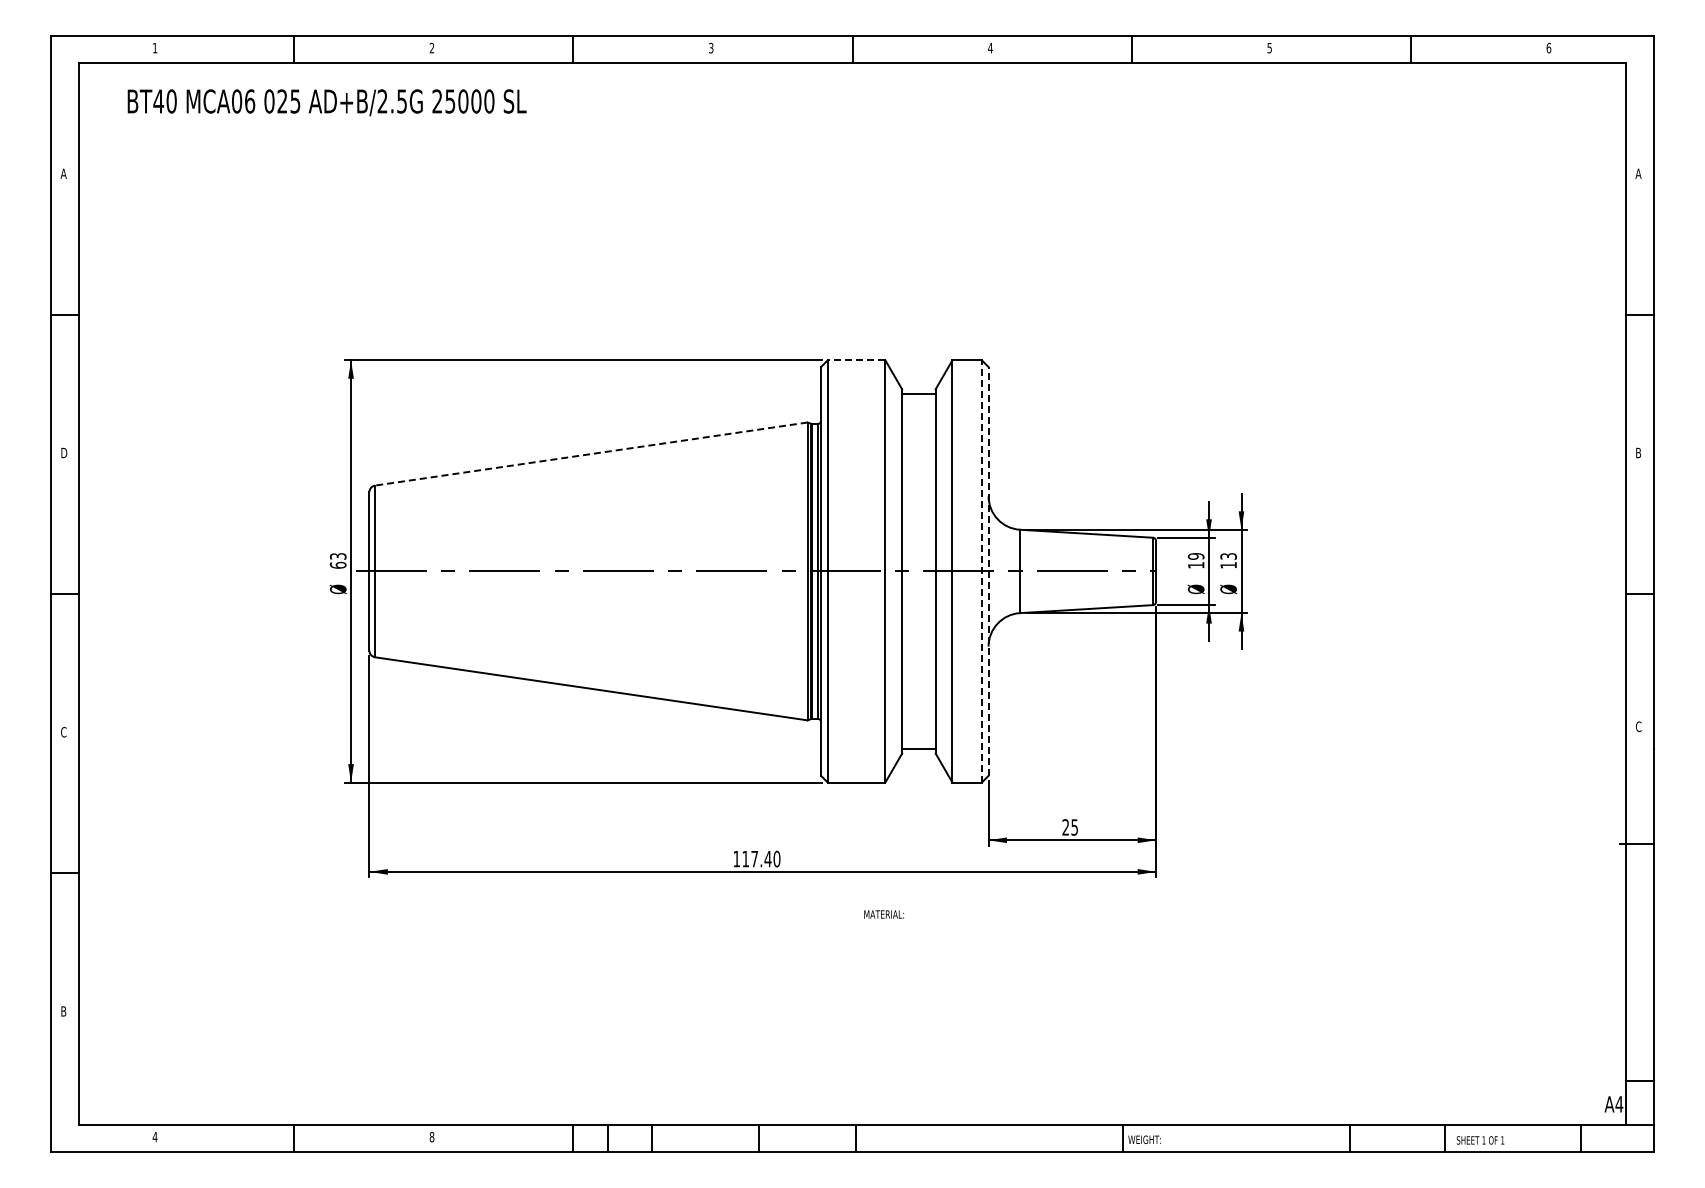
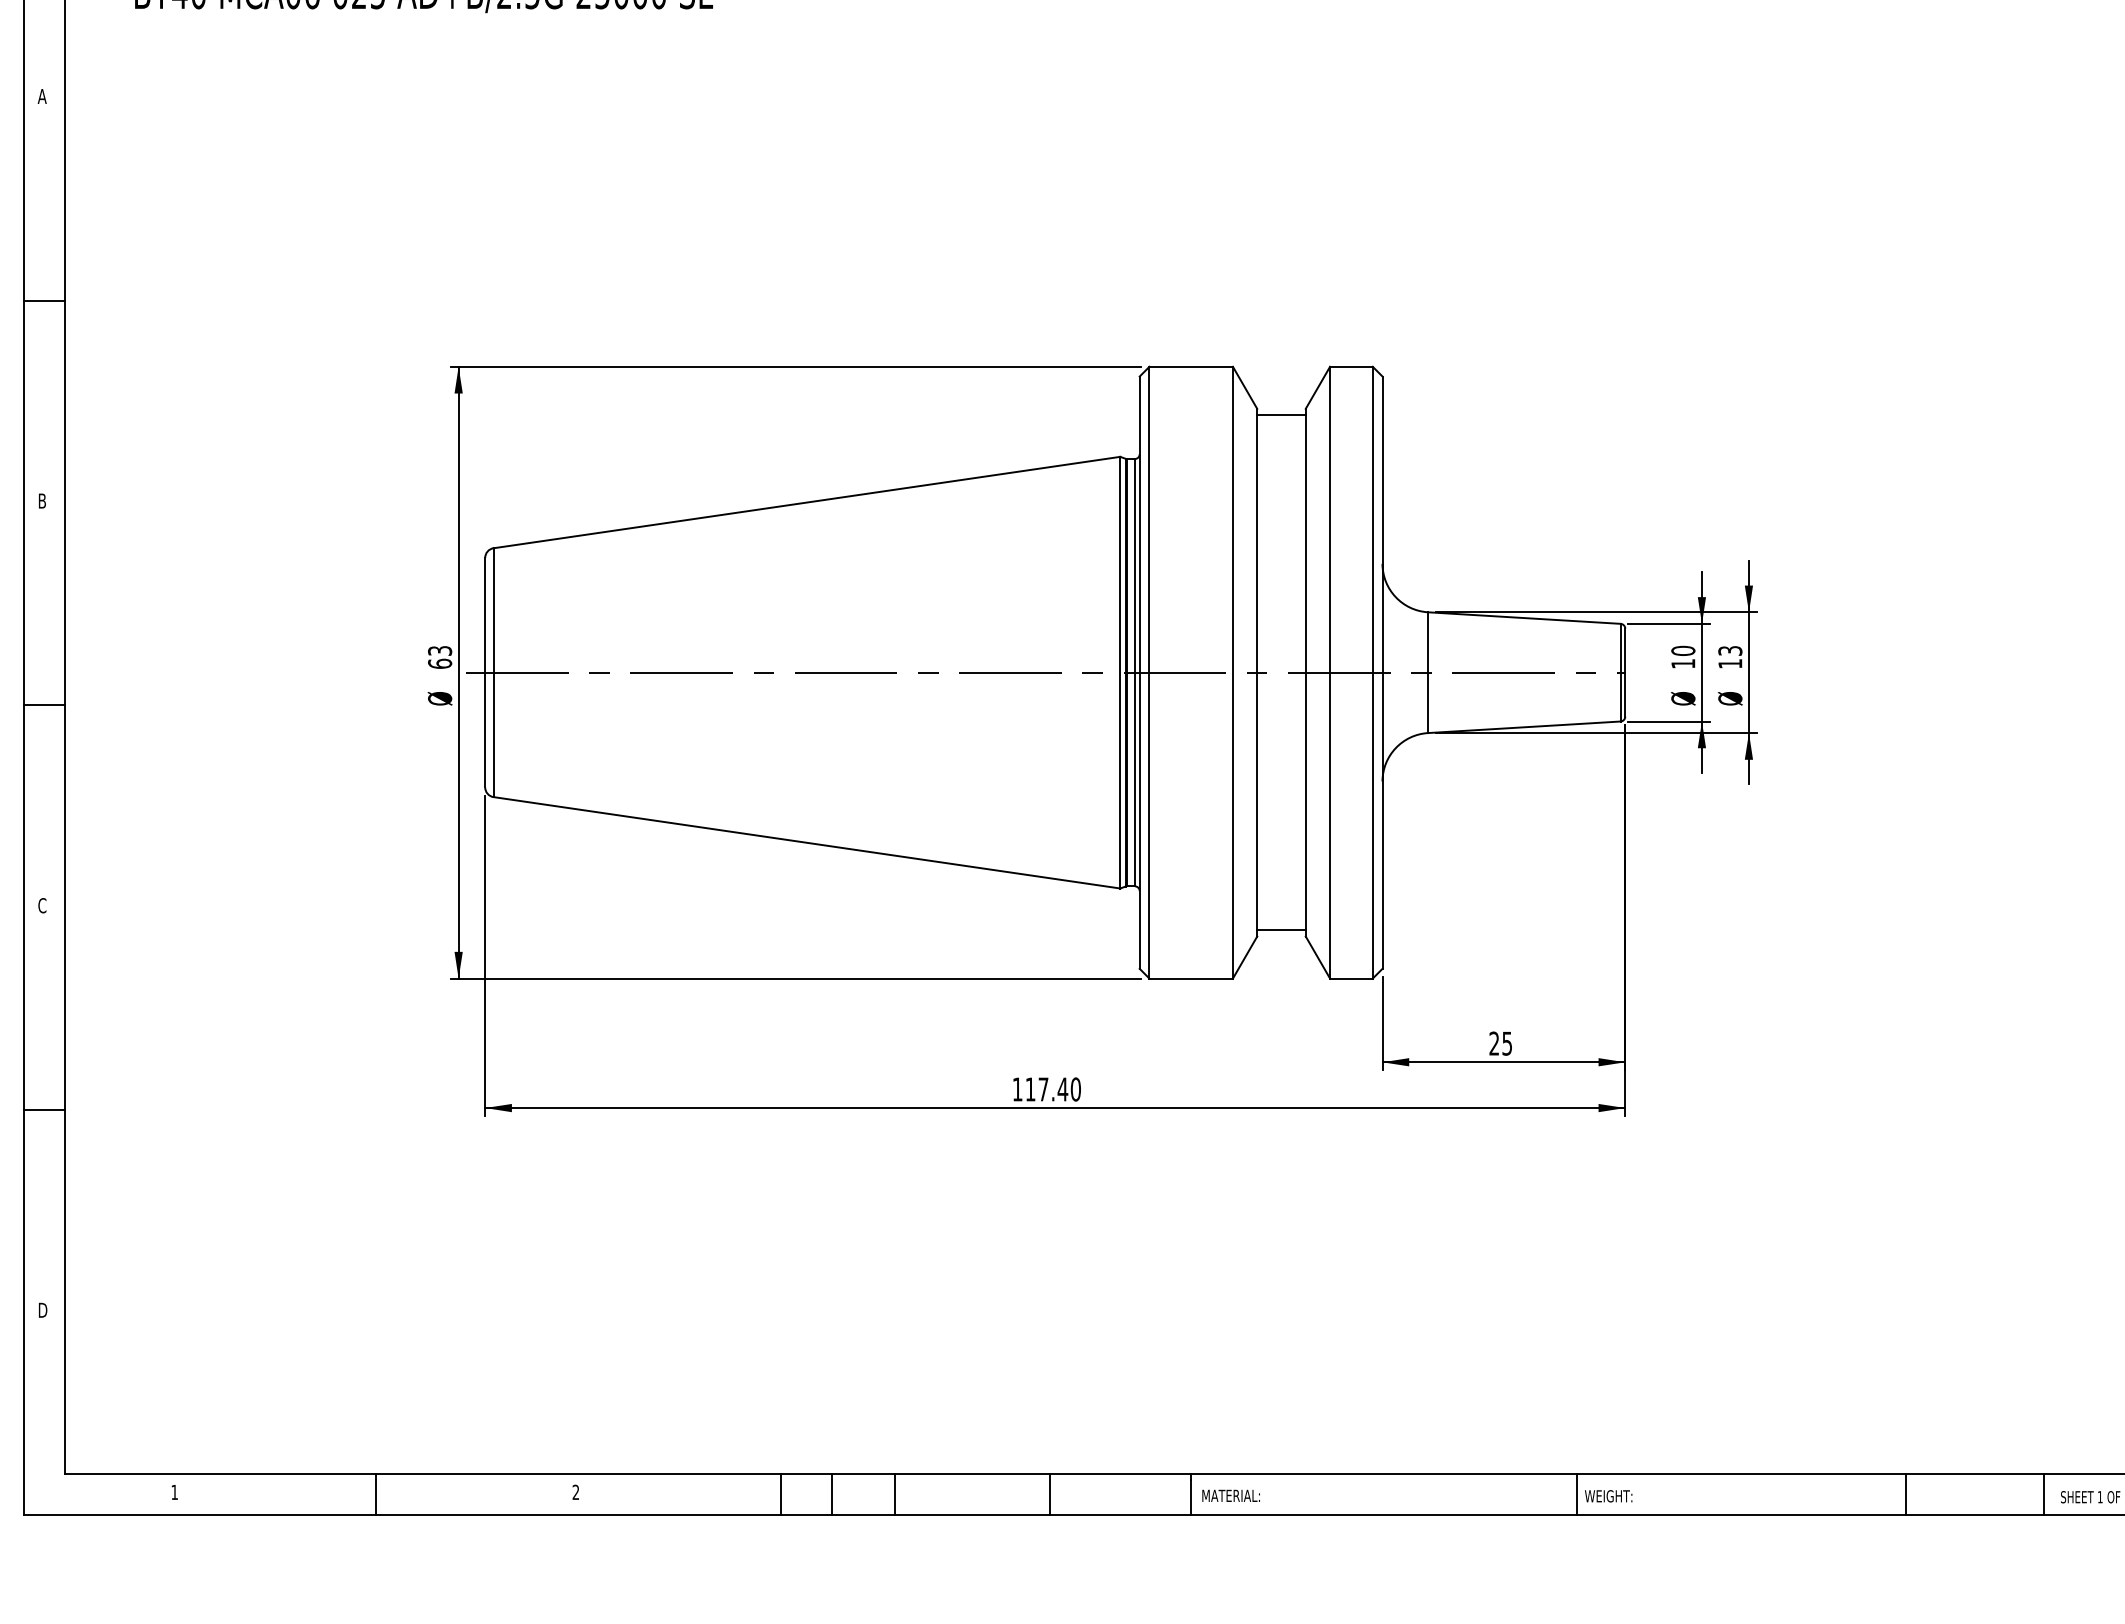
line: (856, 360) -> (1191, 367), dashed -> solid
text: (64, 452) -> (43, 500), D -> B
line: (591, 454) -> (807, 503), dashed -> solid
text: (1196, 556) -> (1683, 651), 19 -> 10
line: (981, 570) -> (1372, 671), dashed -> solid
line: (988, 570) -> (1382, 671), dashed -> solid
text: (883, 914) -> (1230, 1495), moved
text: (64, 1011) -> (43, 1310), B -> D
text: (154, 1137) -> (173, 1492), 4 -> 1
text: (431, 1137) -> (575, 1492), 8 -> 2

